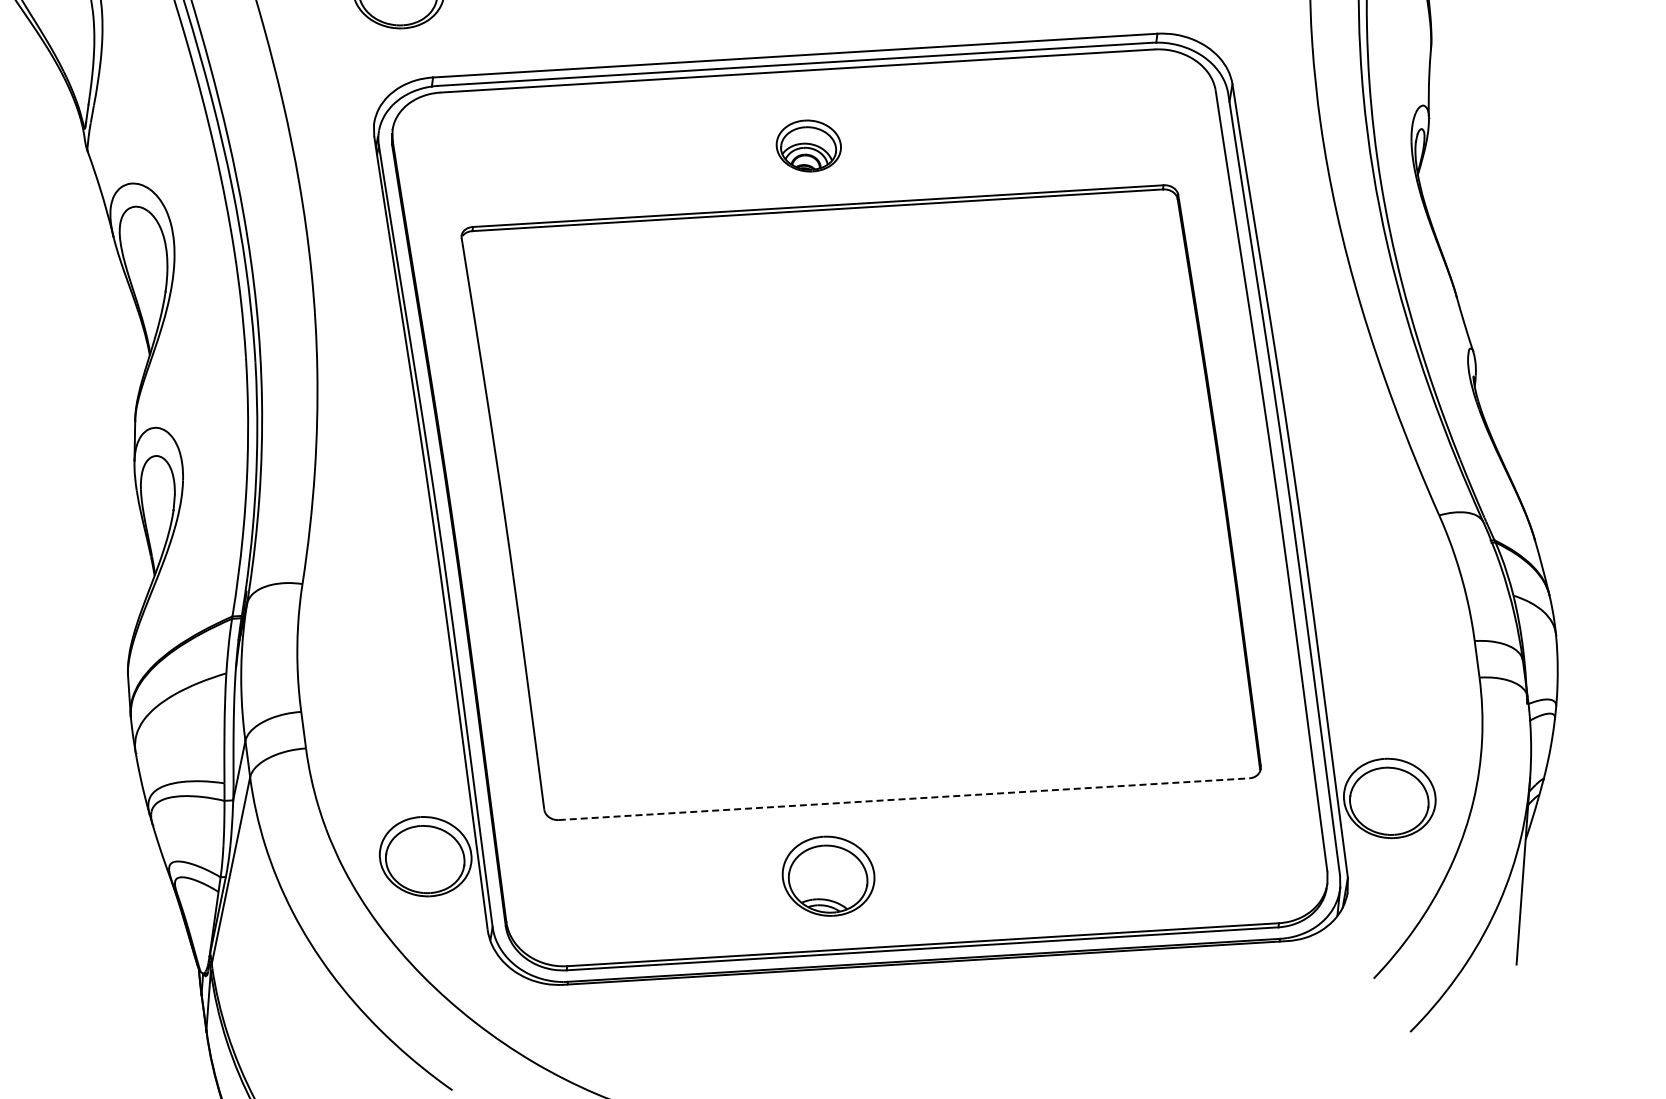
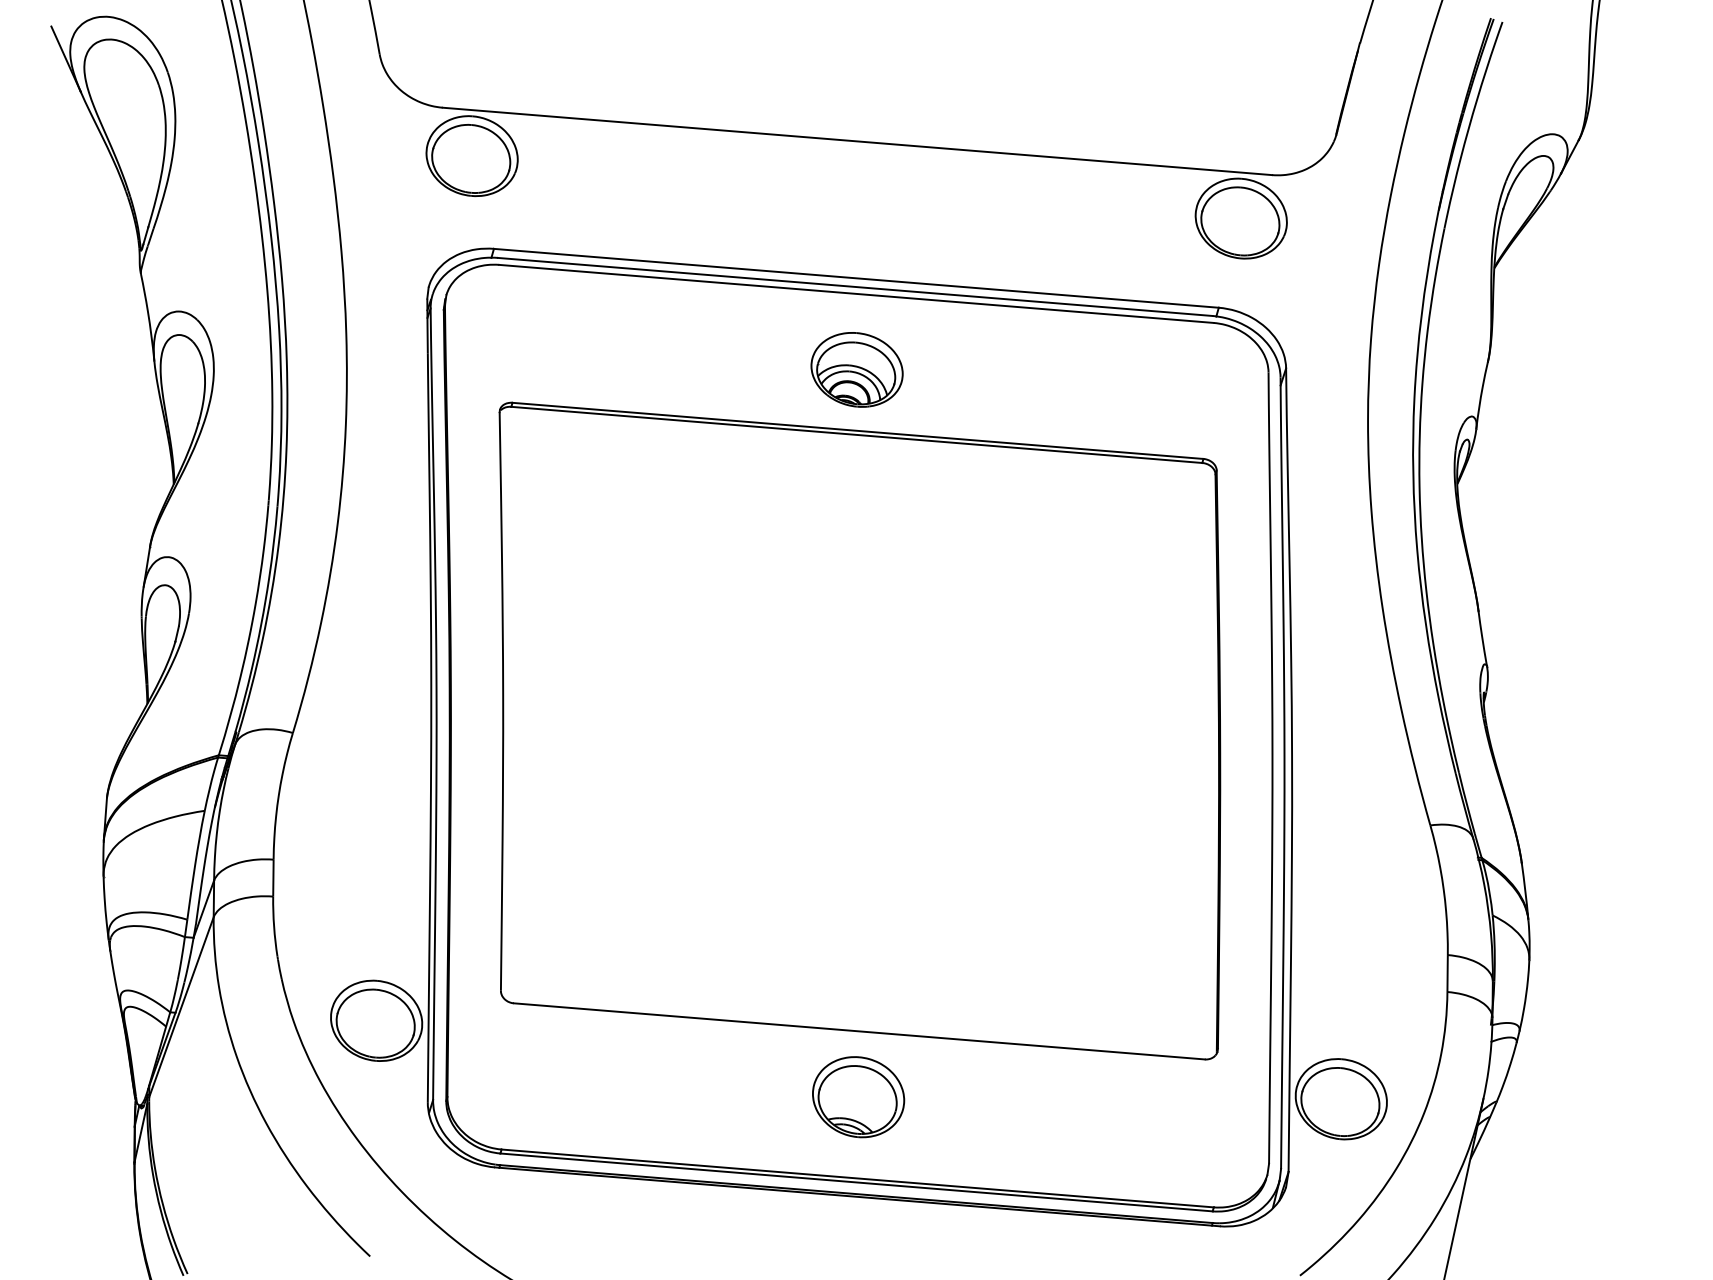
part: (808, 145) -> (856, 369), size x1.43
line: (904, 799) -> (859, 1031), dashed -> solid
part: (828, 876) -> (858, 1097), moved

